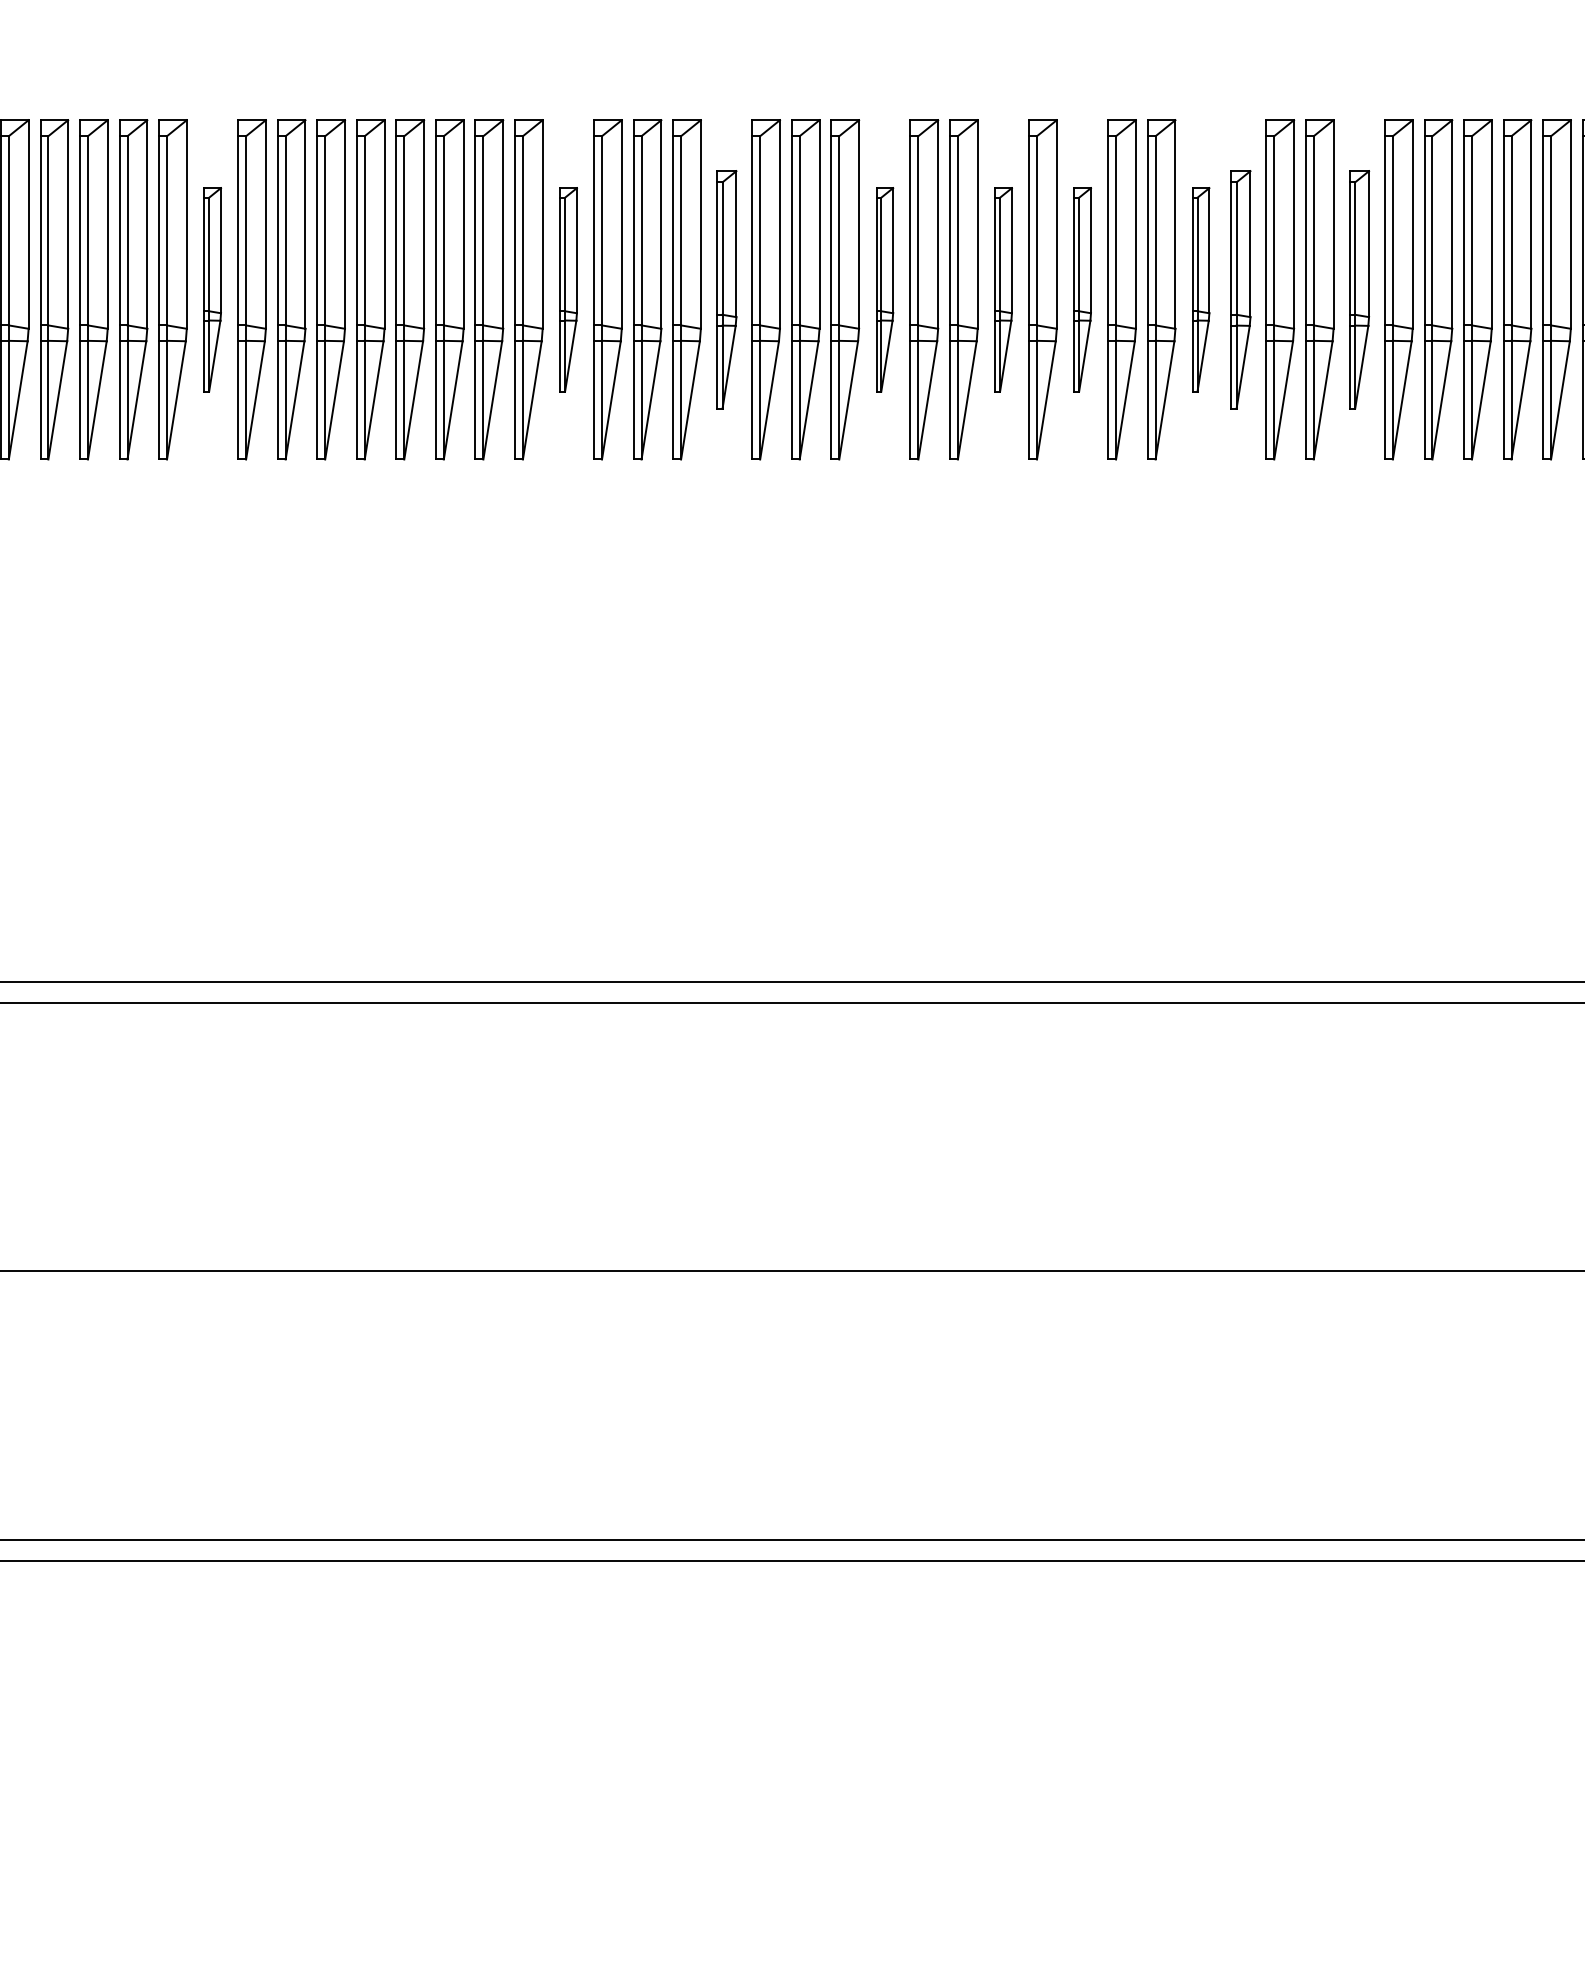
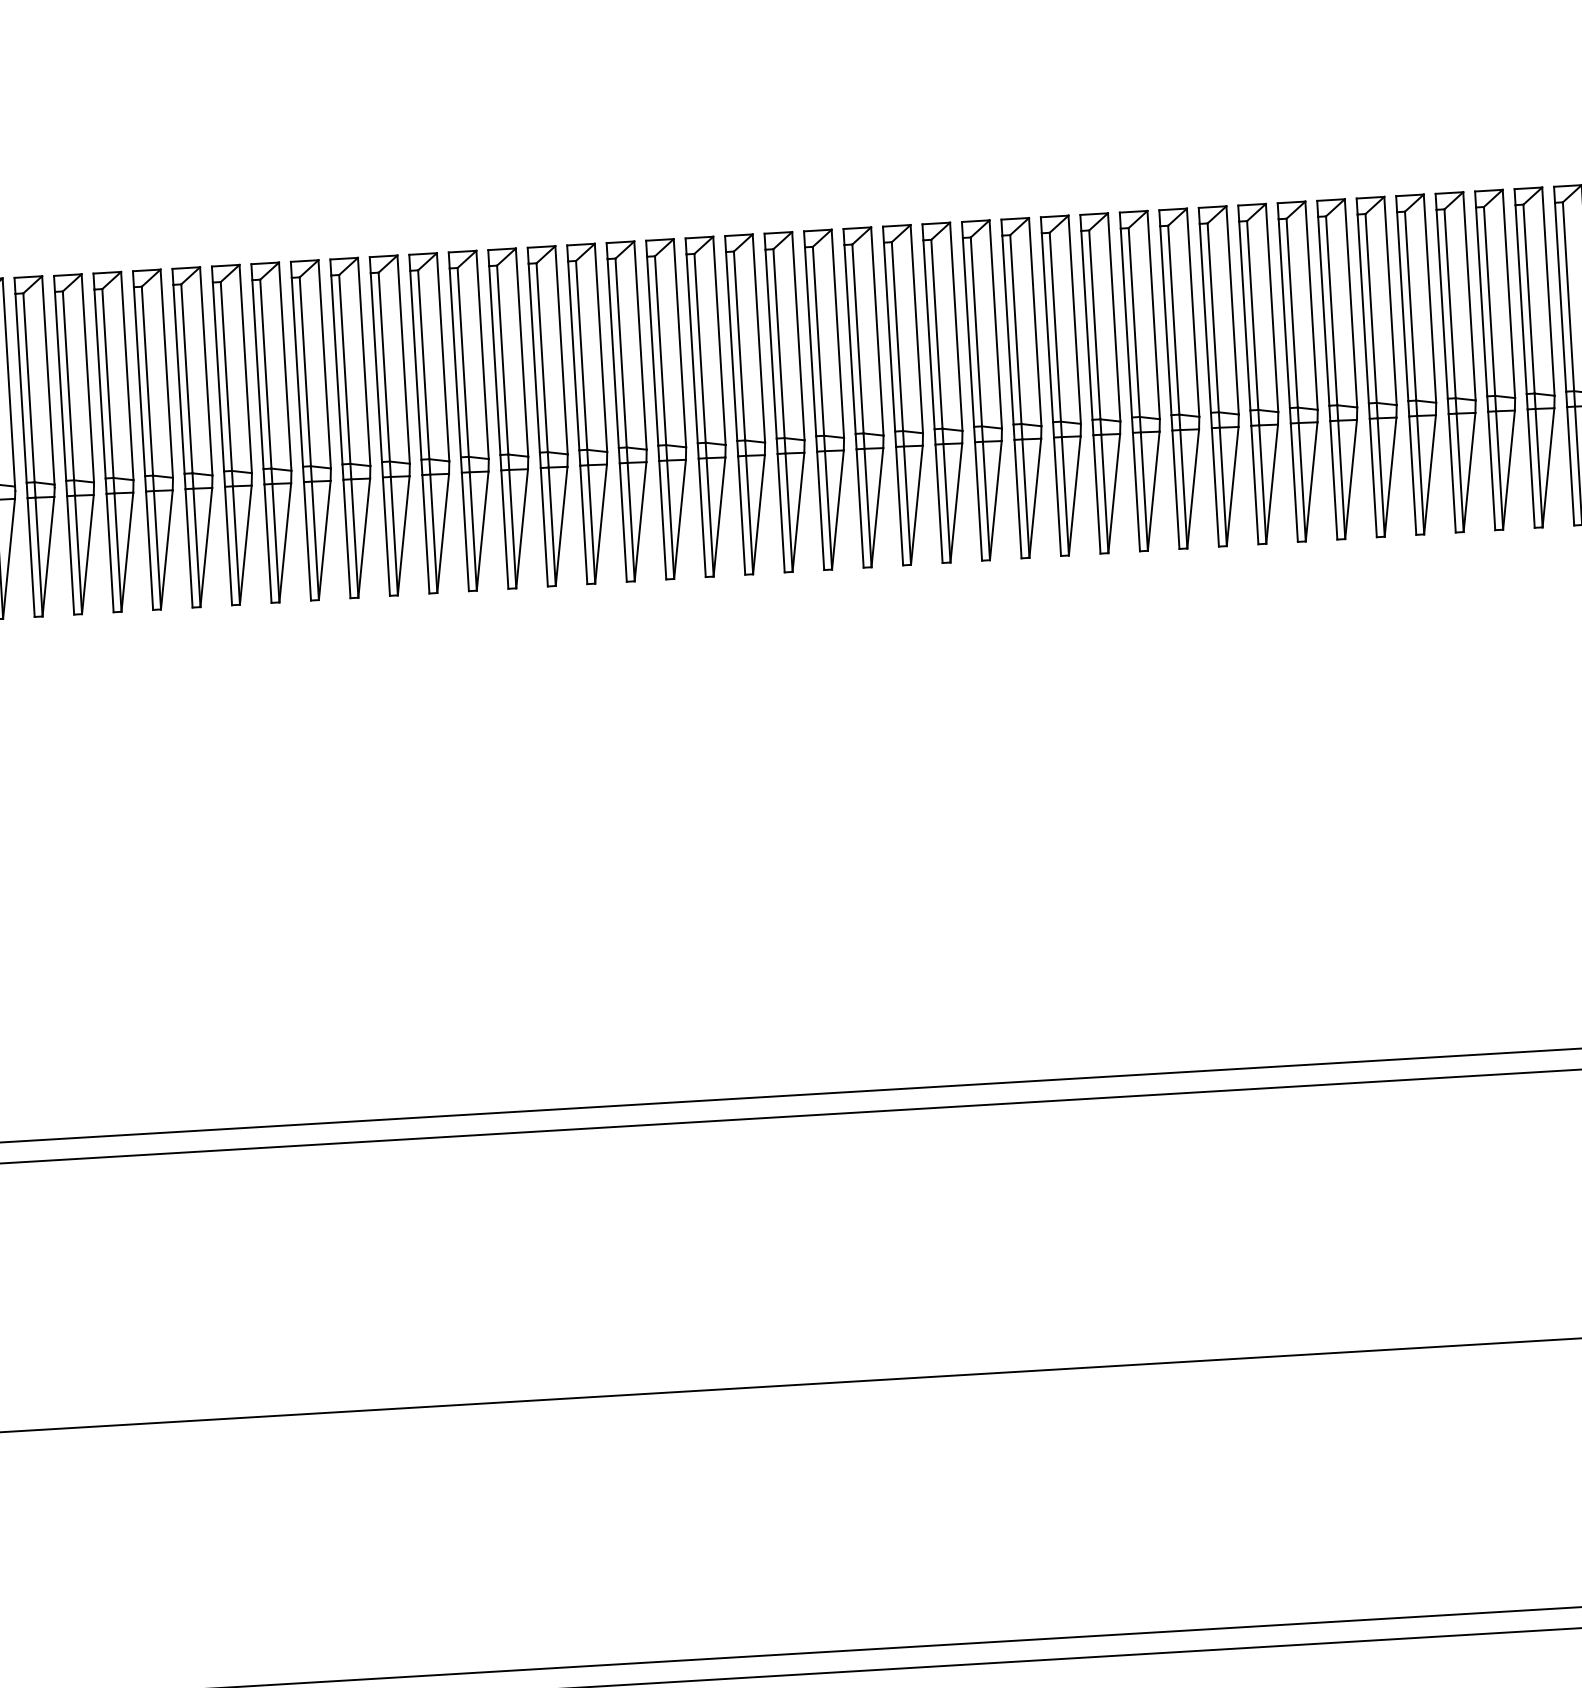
part: (212, 289) -> (275, 432), size x1.67
part: (568, 289) -> (630, 411), size x1.67
part: (726, 289) -> (788, 401), size x1.43
part: (884, 289) -> (946, 392), size x1.67
part: (1003, 289) -> (1064, 385), size x1.67
part: (1082, 289) -> (1143, 380), size x1.67
part: (1200, 289) -> (1261, 373), size x1.67
part: (1240, 289) -> (1301, 371), size x1.43
part: (1359, 289) -> (1420, 364), size x1.43

